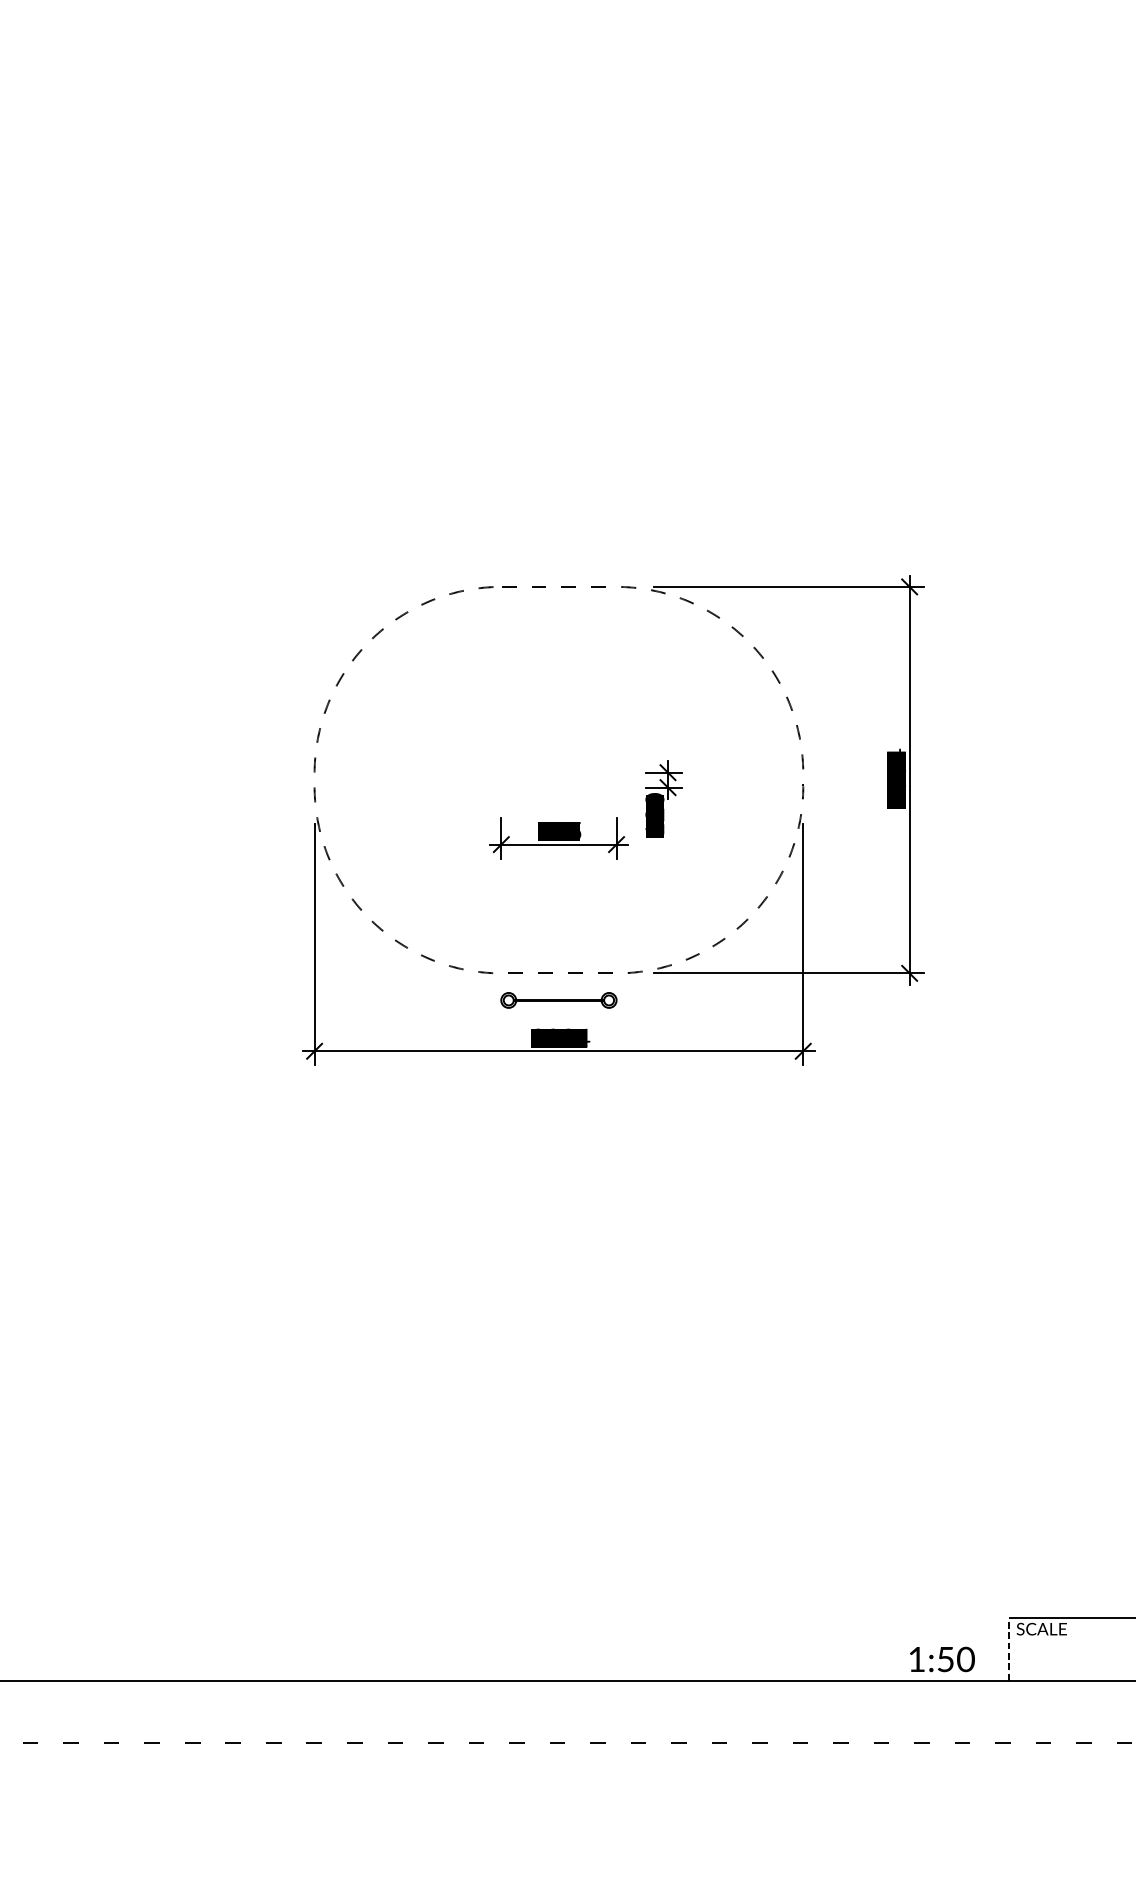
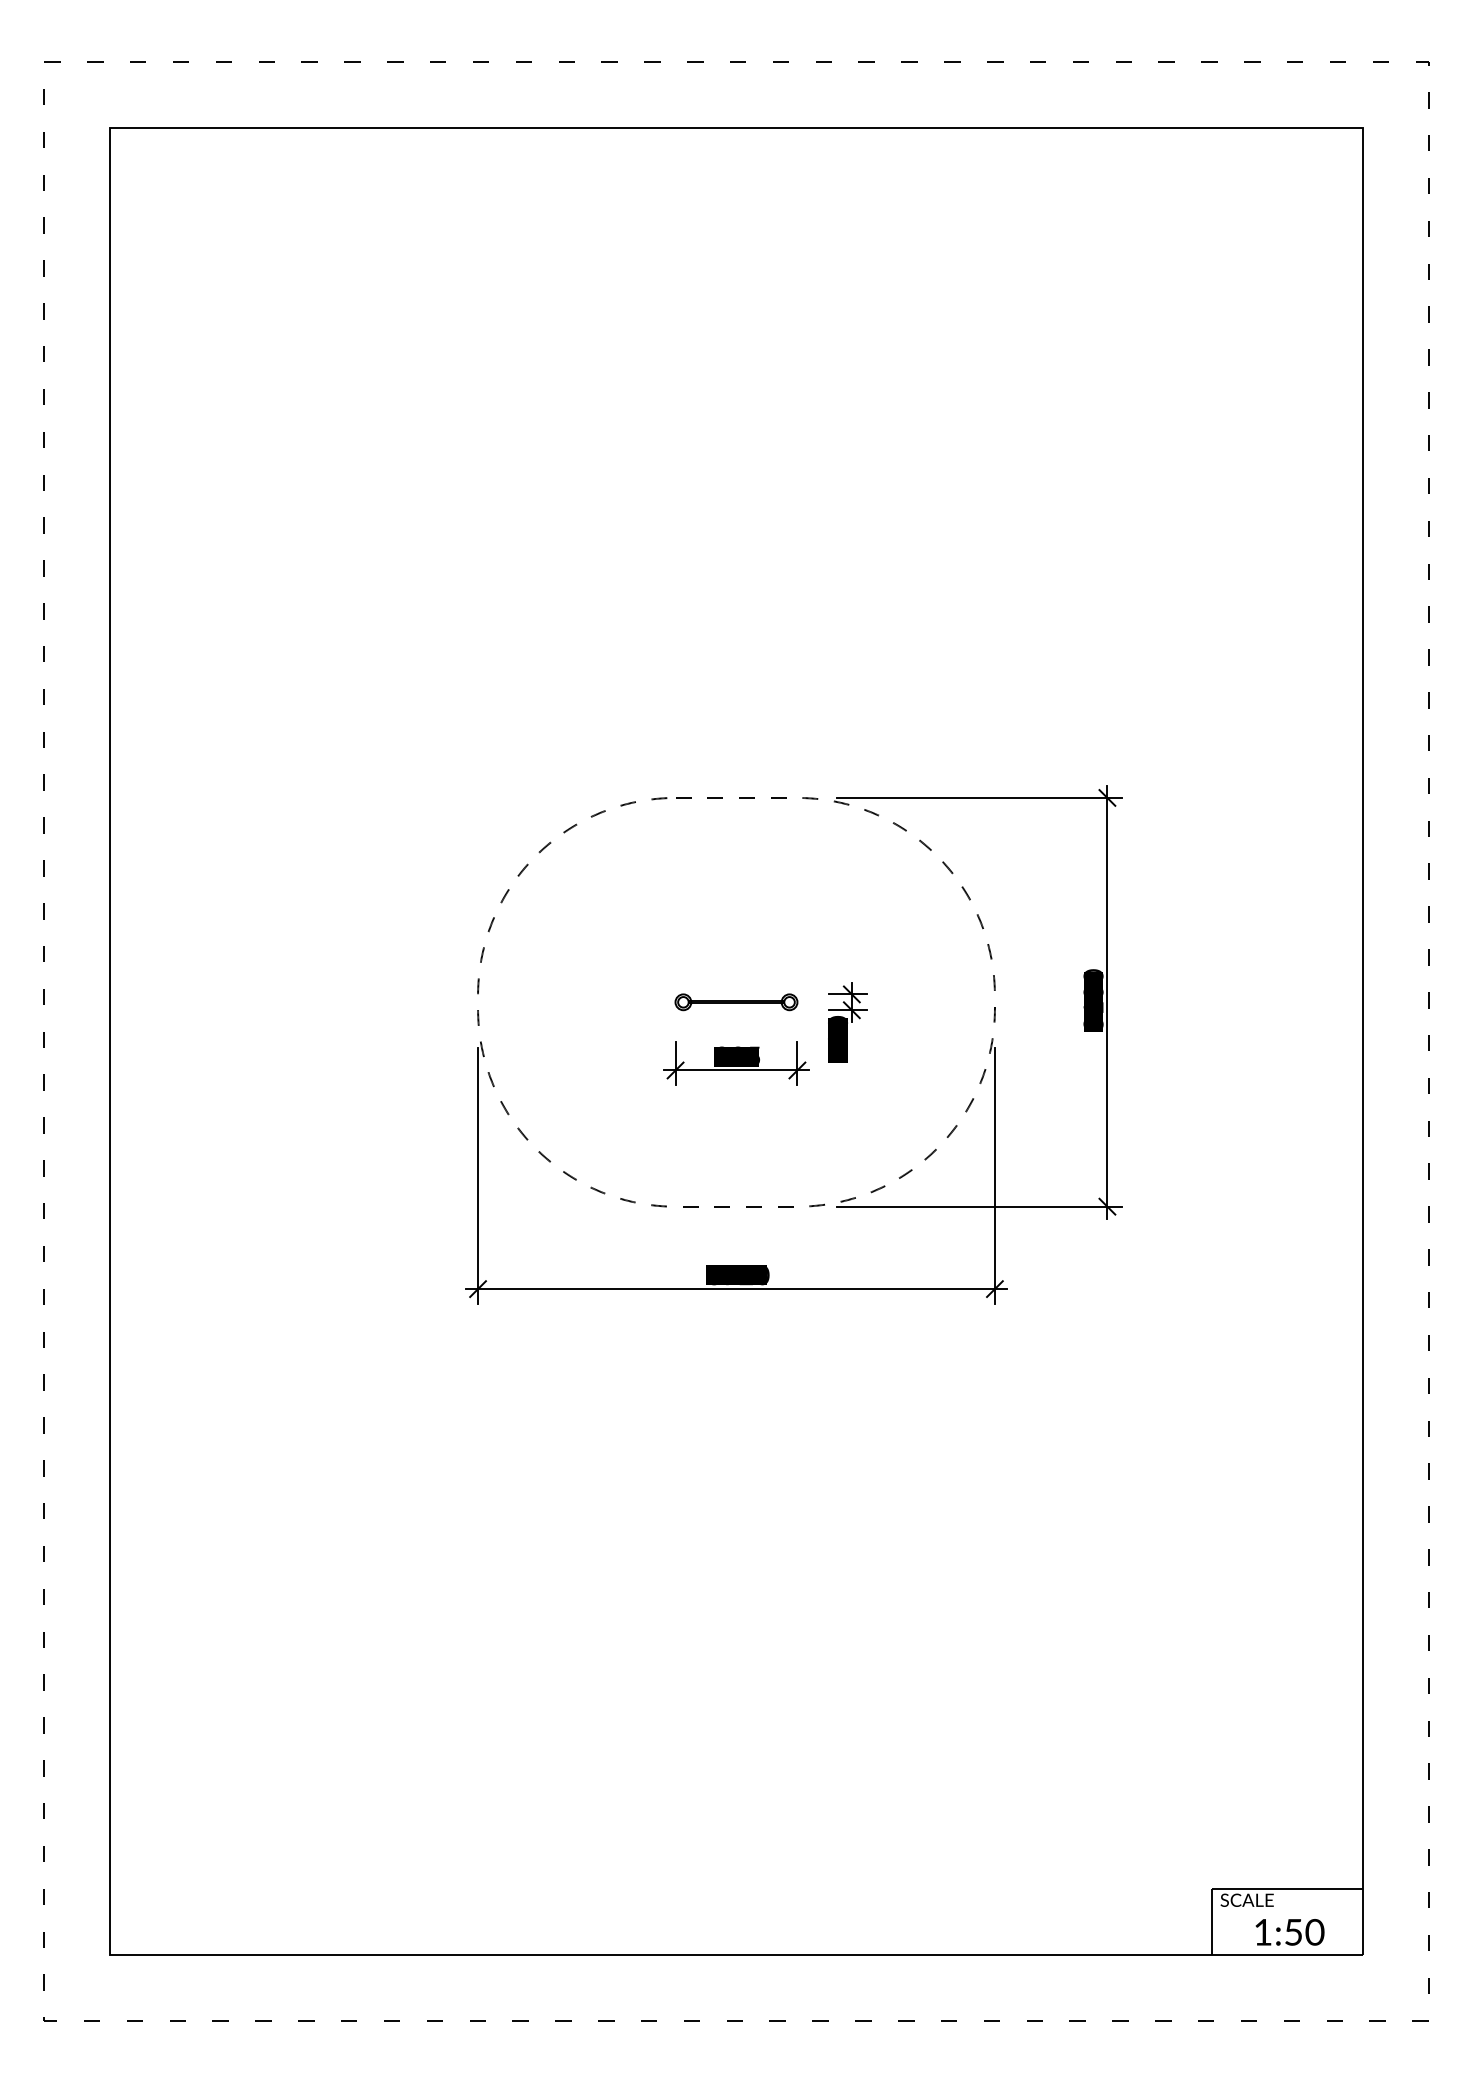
text: (896, 776) -> (1093, 998), 4334 -> 3100
part: (558, 1000) -> (736, 1002), moved
text: (586, 1039) -> (765, 1276), 3924 -> 3920
line: (1009, 1649) -> (1212, 1921), dashed -> solid
text: (941, 1659) -> (1289, 1932), moved

